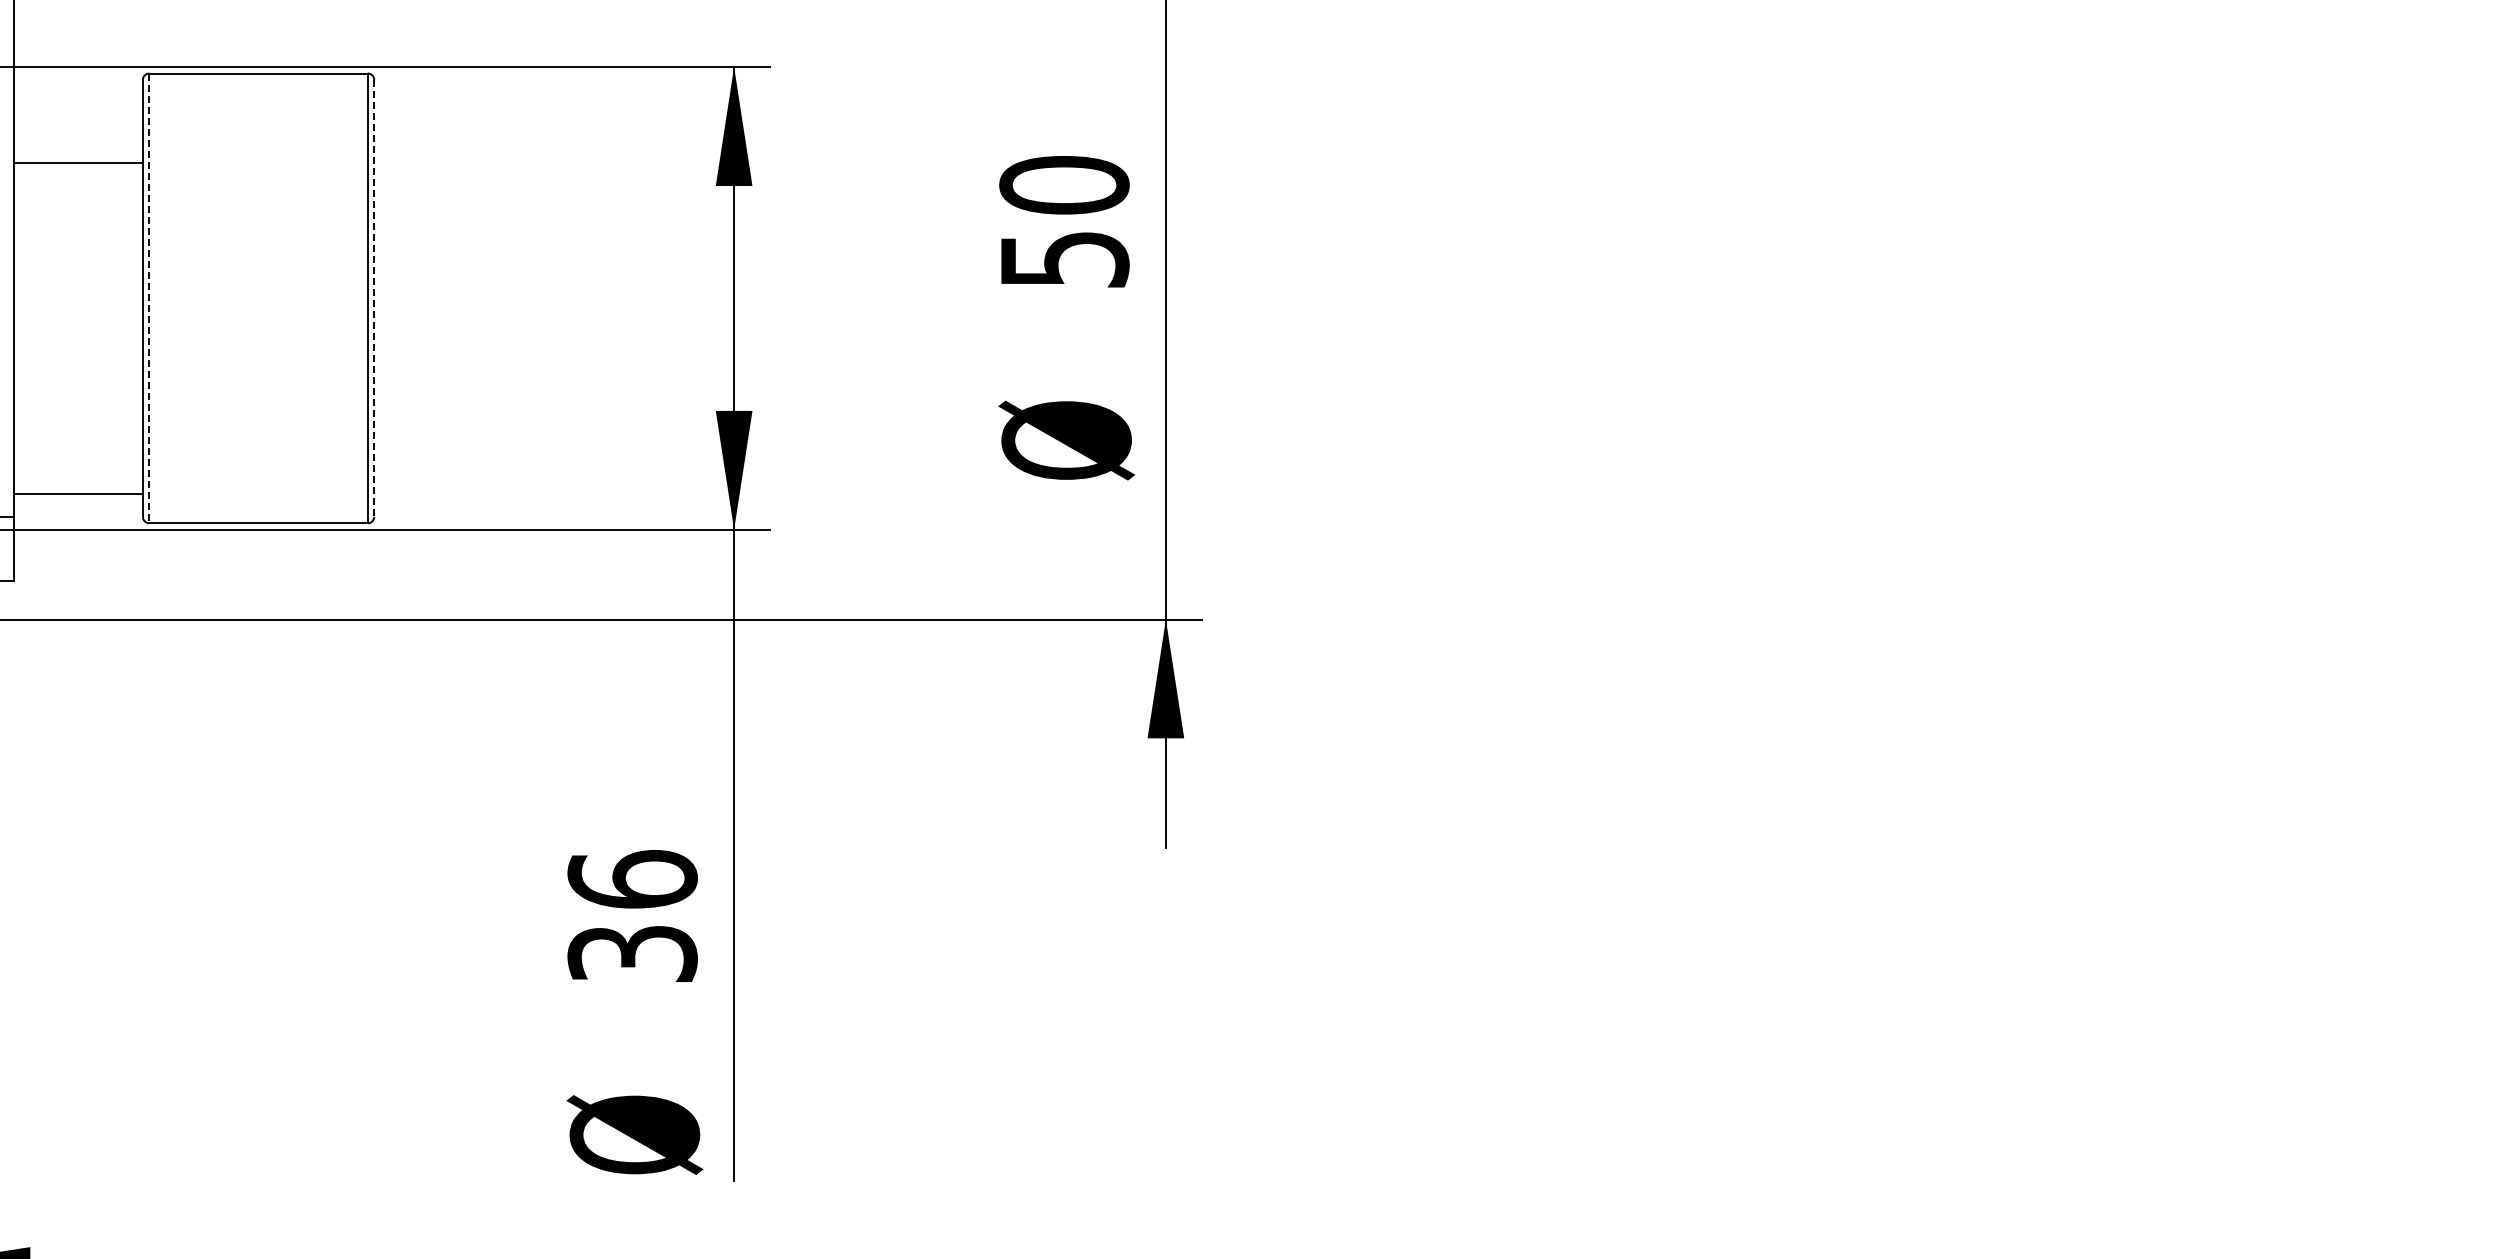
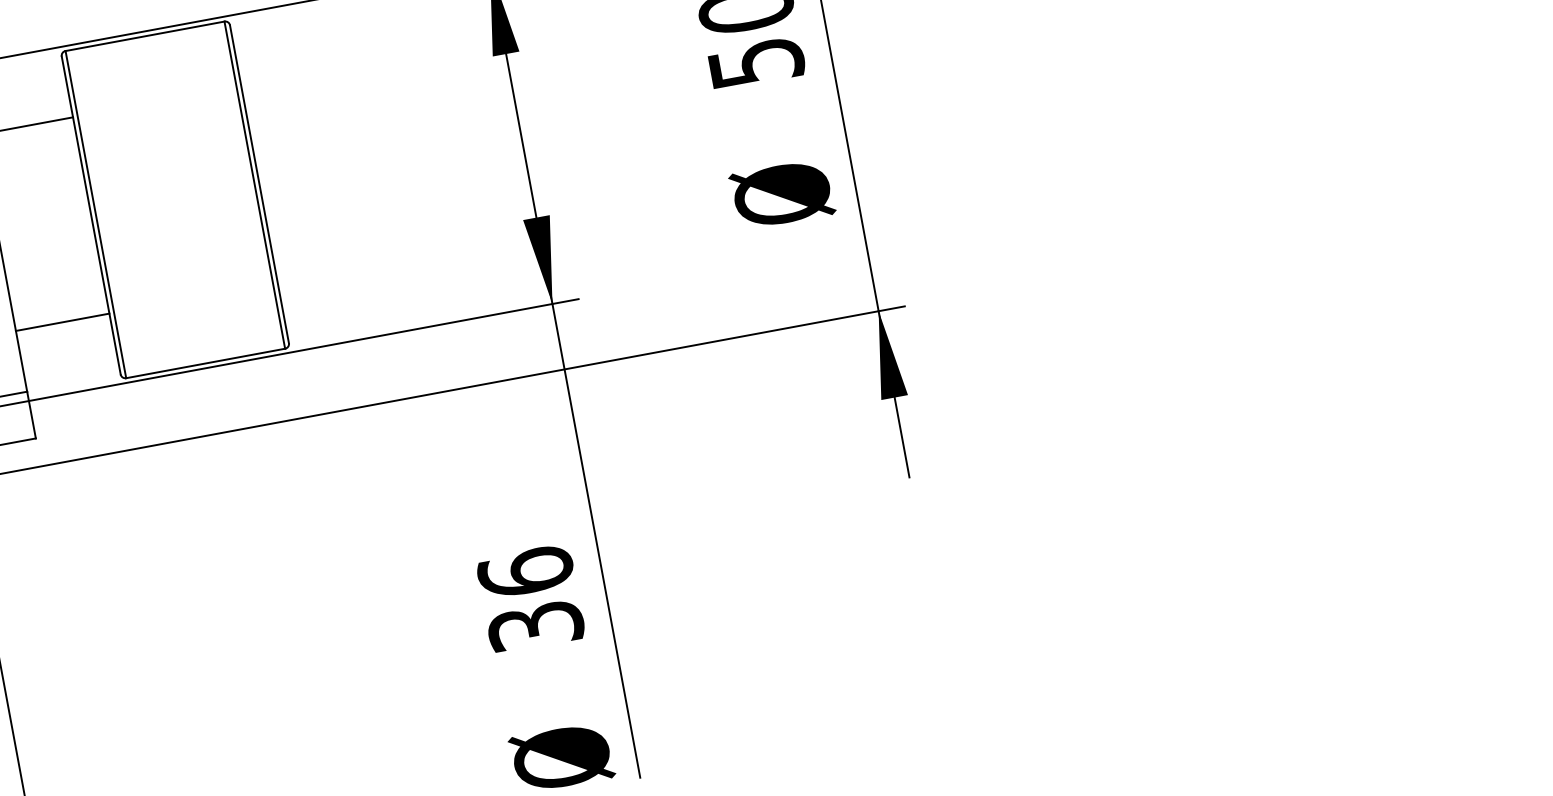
line: (149, 298) -> (96, 214), dashed -> solid
line: (374, 298) -> (259, 184), dashed -> solid
line: (78, 494) -> (62, 322), moved

